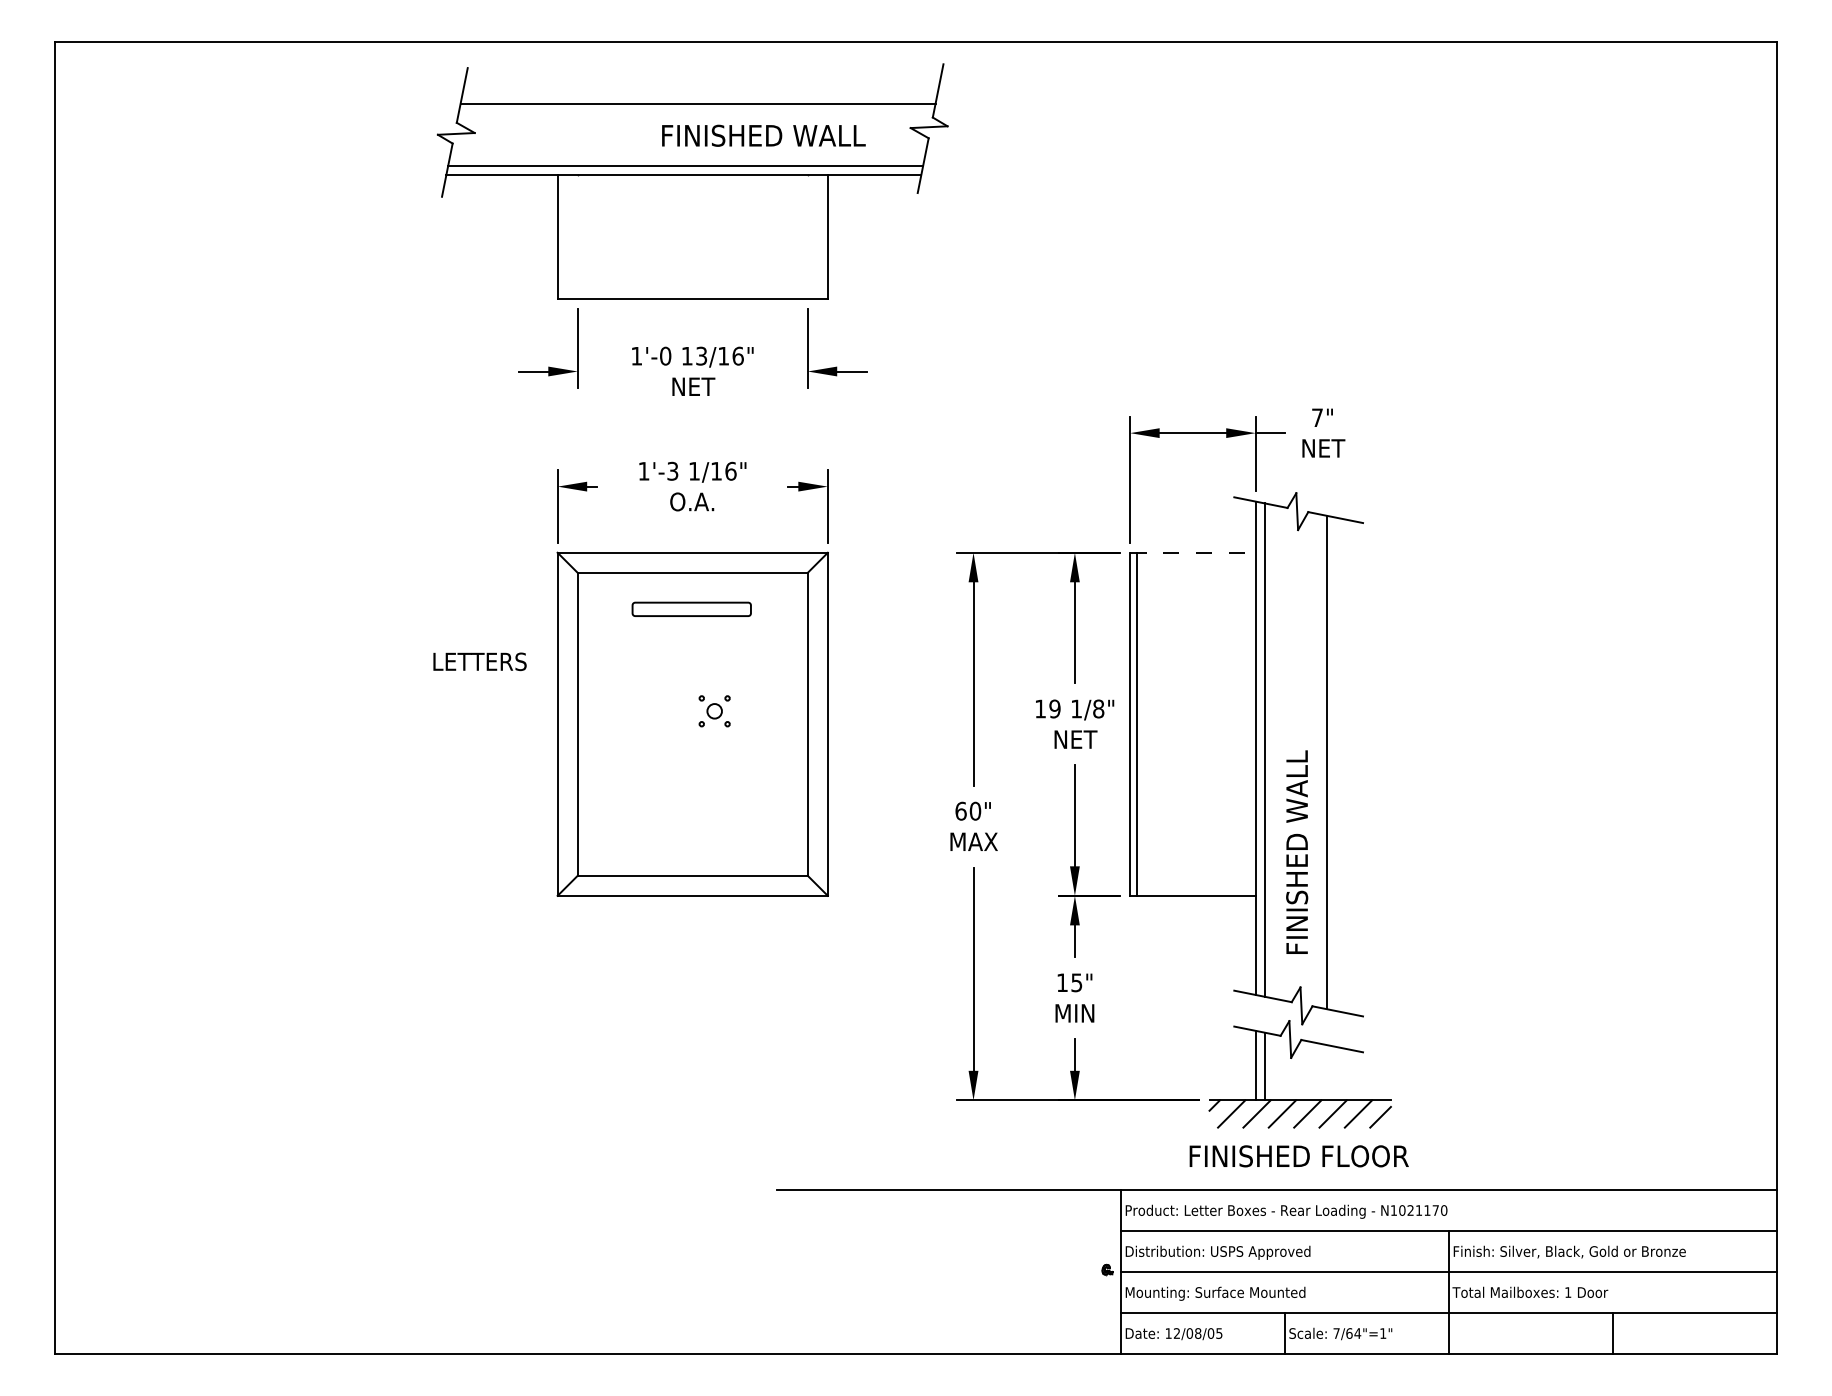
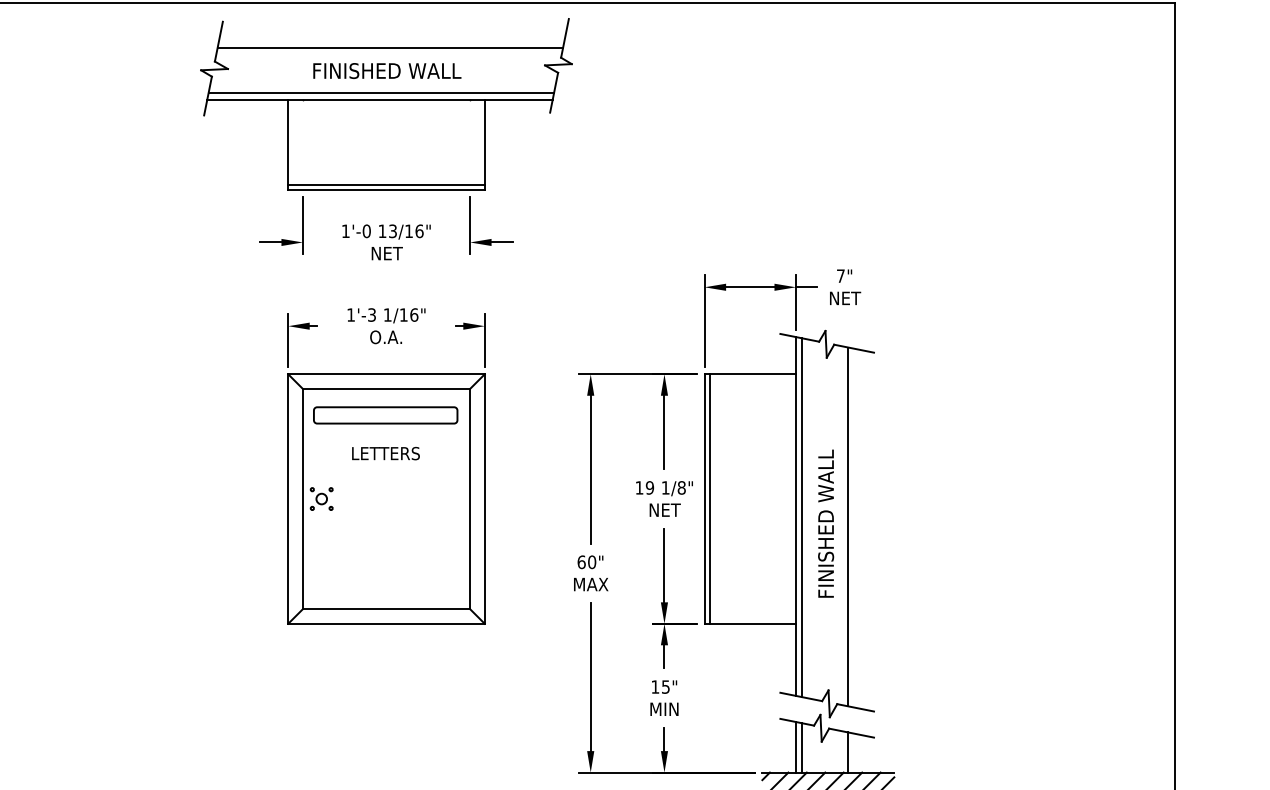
text: (763, 135) -> (387, 70), moved
line: (692, 292) -> (386, 184), added
line: (1192, 552) -> (749, 374), dashed -> solid
part: (691, 609) -> (385, 415), size x1.67
text: (479, 661) -> (385, 453), moved
part: (714, 711) -> (321, 499), moved
text: (1297, 851) -> (826, 523), moved
line: (1327, 1072) -> (848, 752), added

